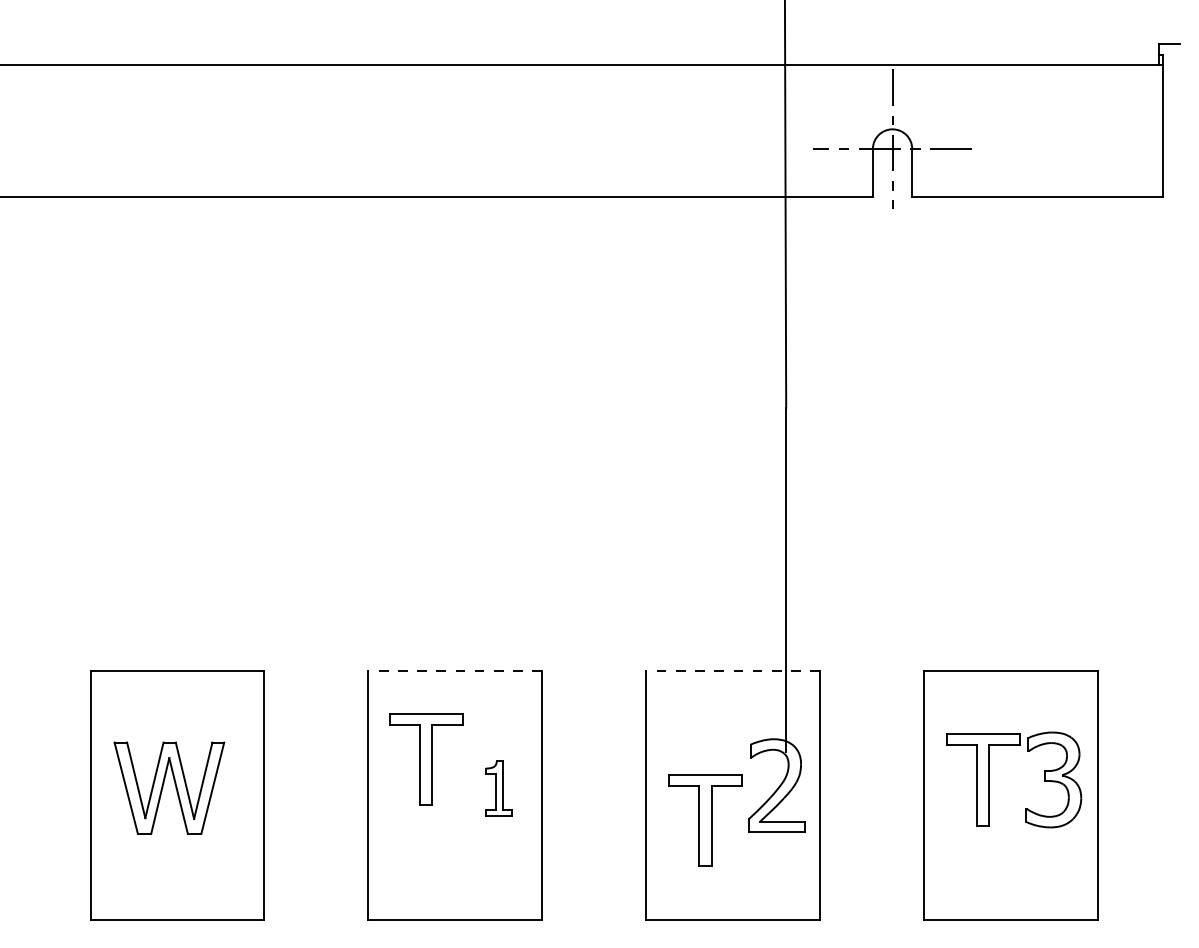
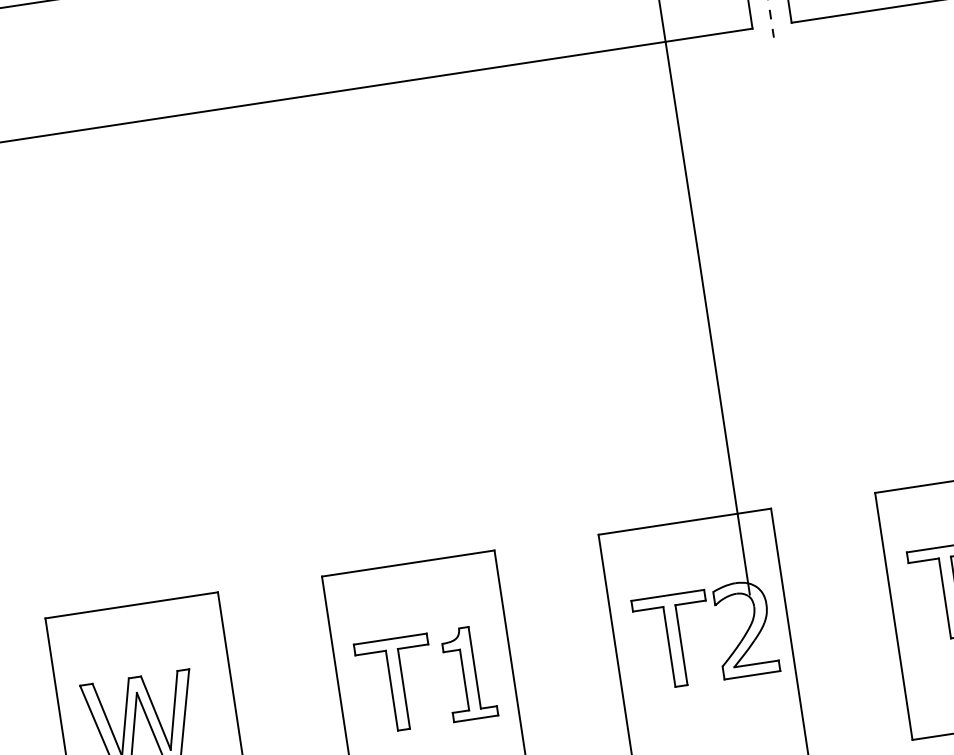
line: (455, 671) -> (408, 563), dashed -> solid
line: (733, 671) -> (685, 521), dashed -> solid
part: (426, 759) -> (397, 684), moved
part: (498, 788) -> (469, 673), size x1.67
part: (705, 820) -> (674, 640), moved

